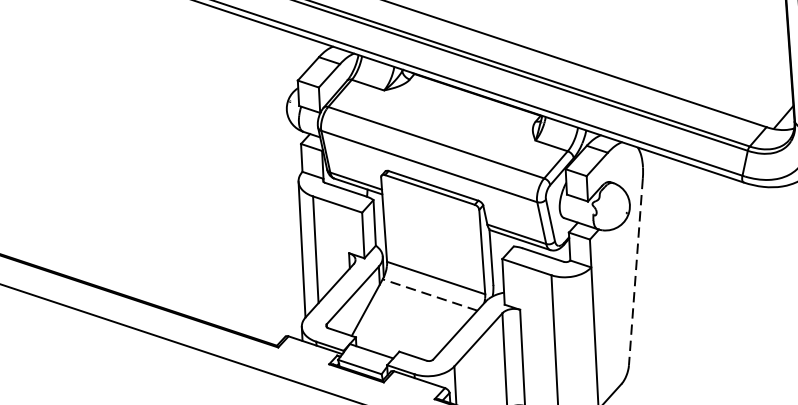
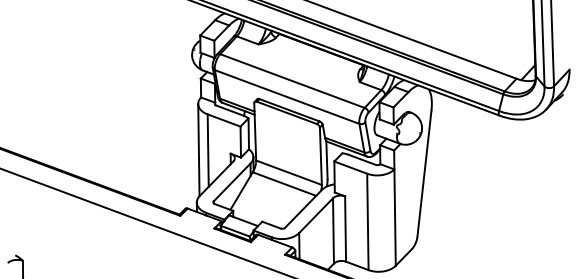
line: (635, 273) -> (424, 174), dashed -> solid
line: (430, 295) -> (284, 184), dashed -> solid

